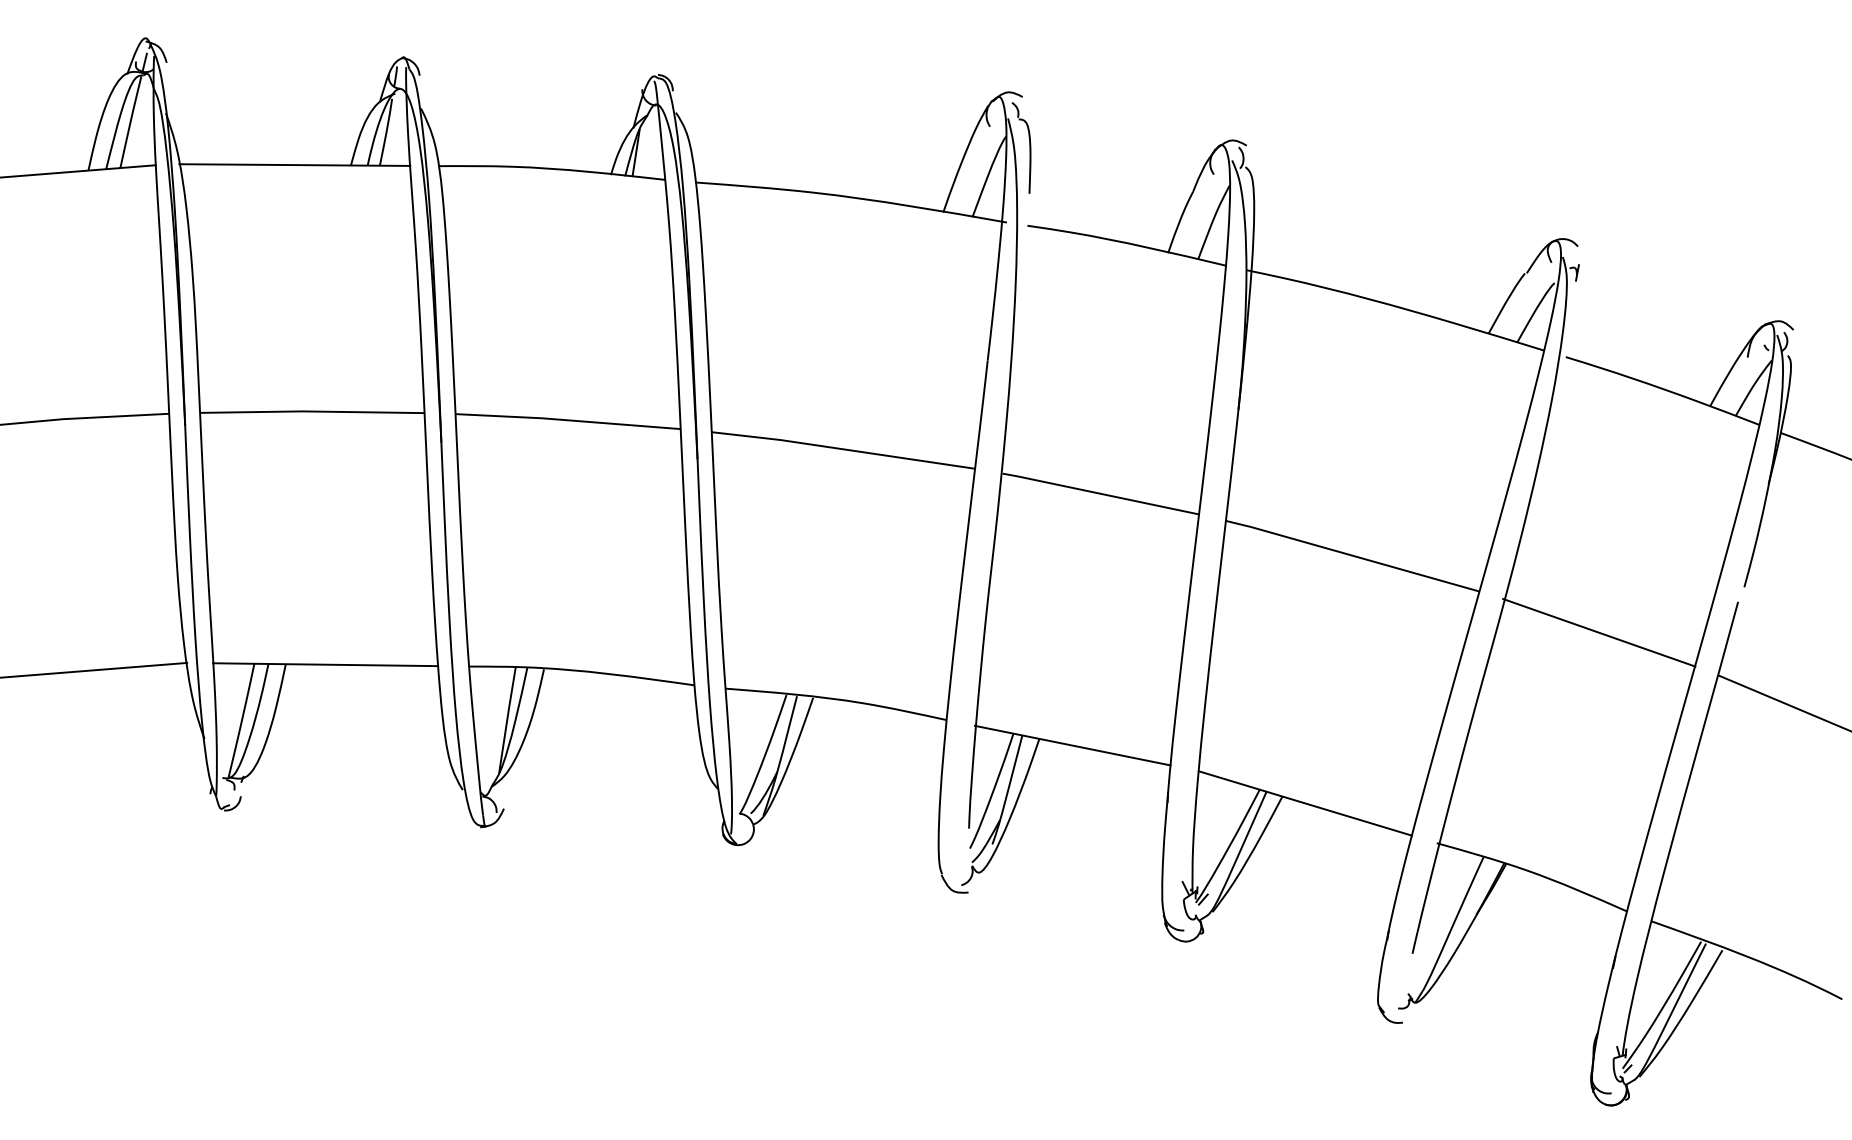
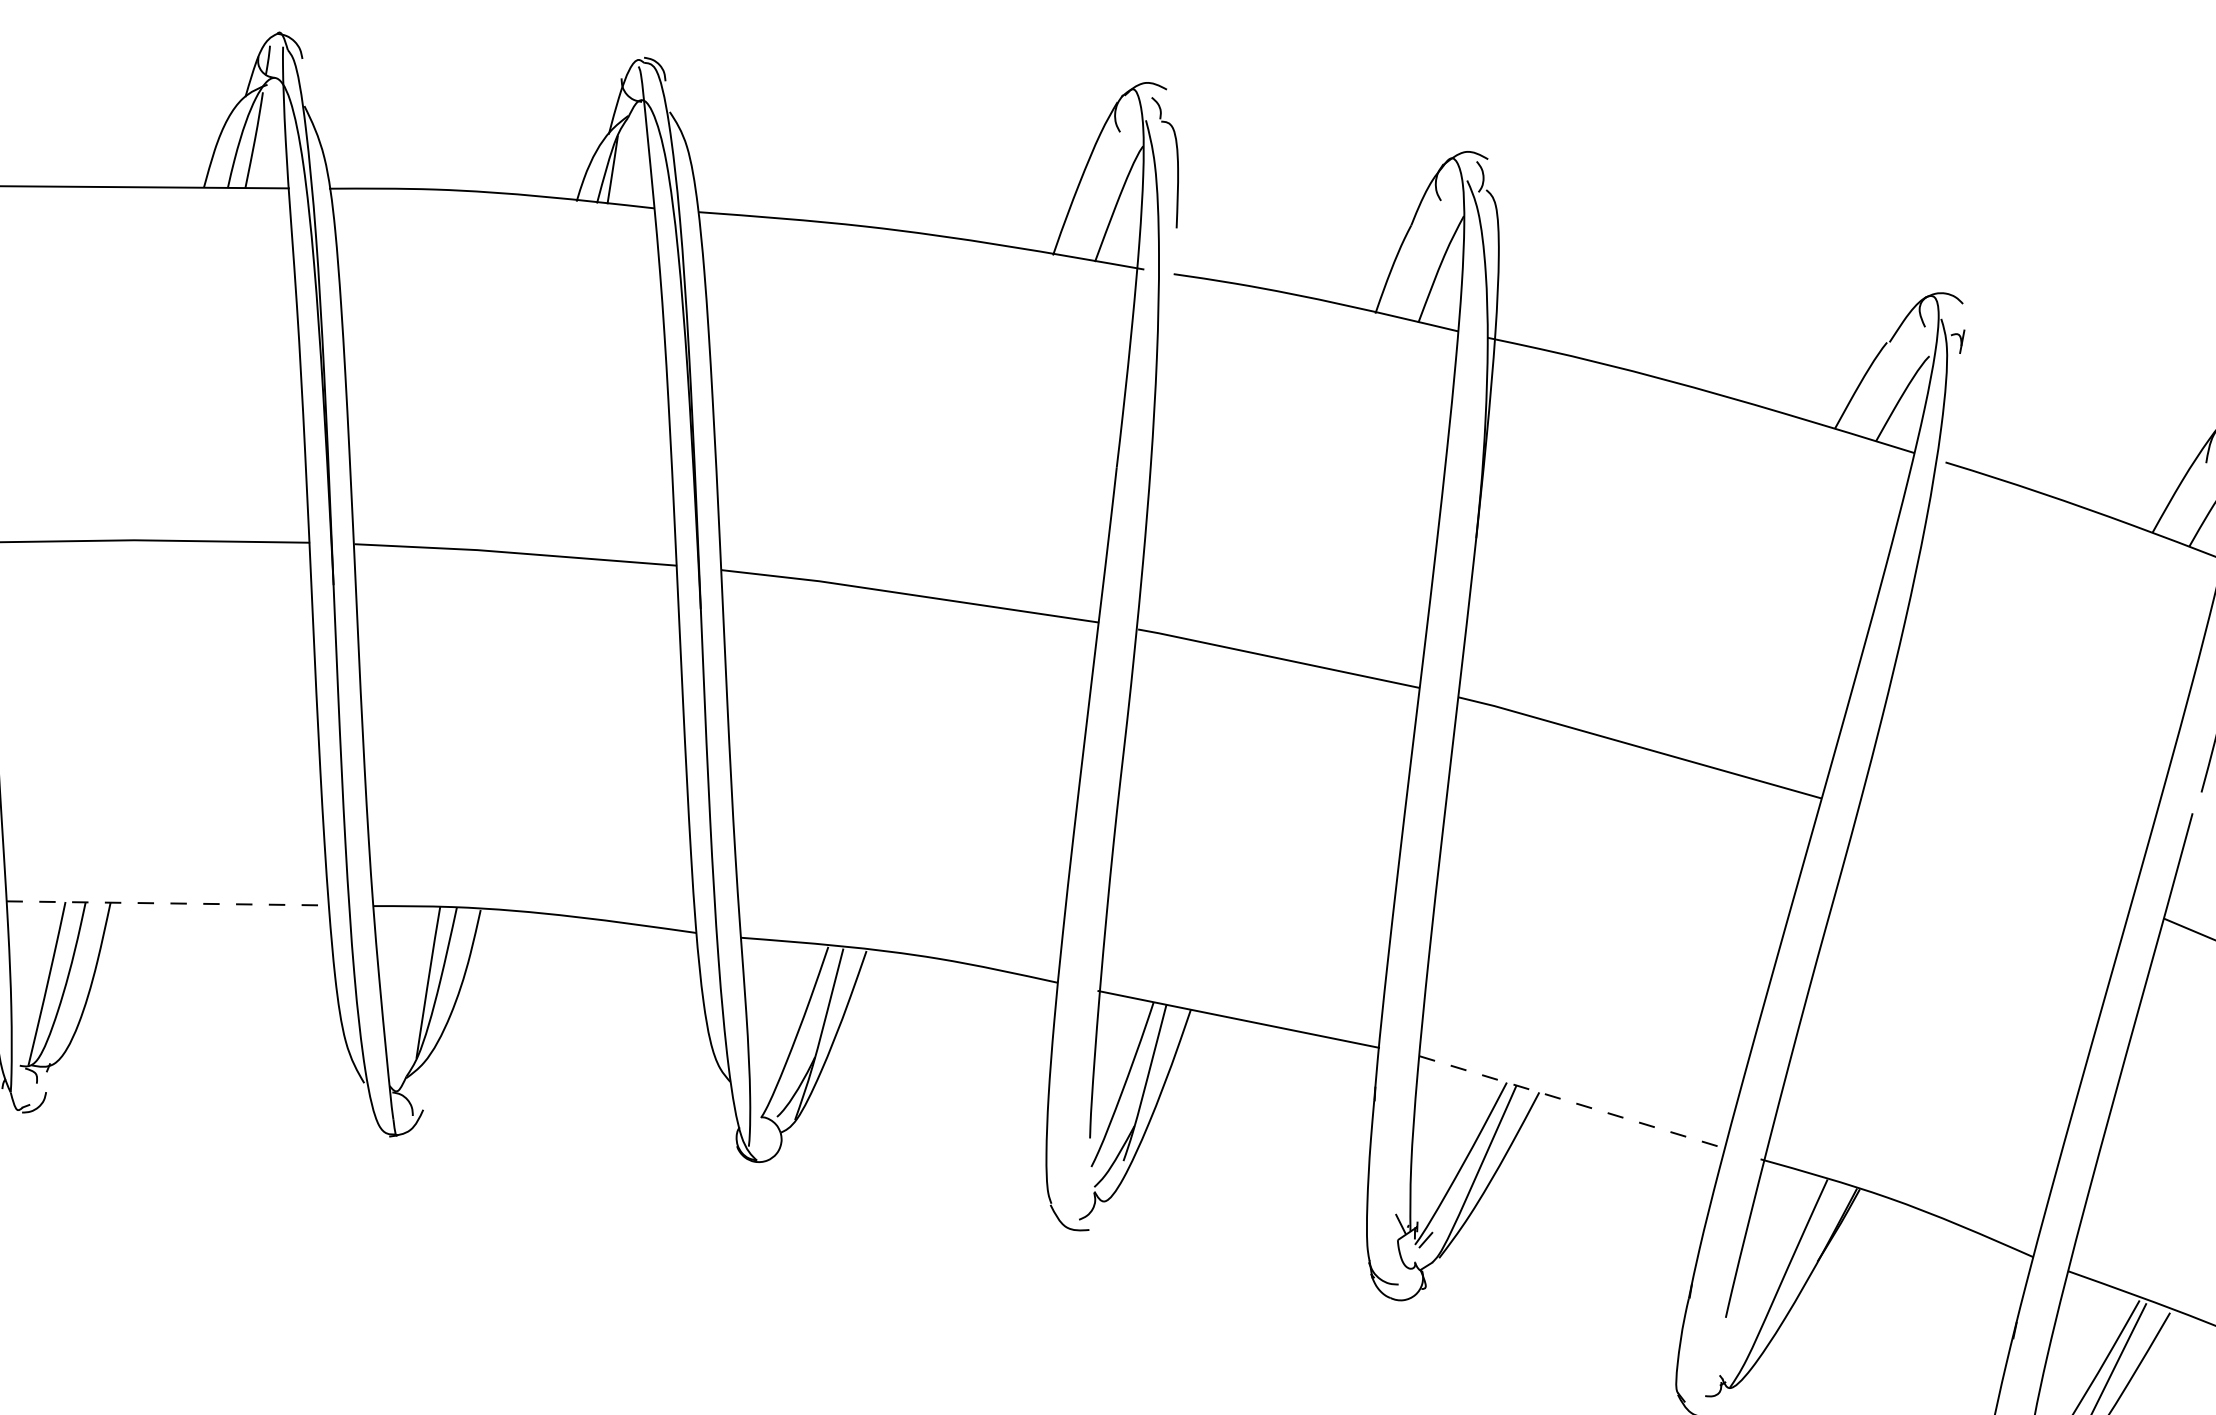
line: (1599, 632) -> (1993, 857), removed
line: (326, 664) -> (168, 903), solid -> dashed
line: (1305, 803) -> (1572, 1102), solid -> dashed

